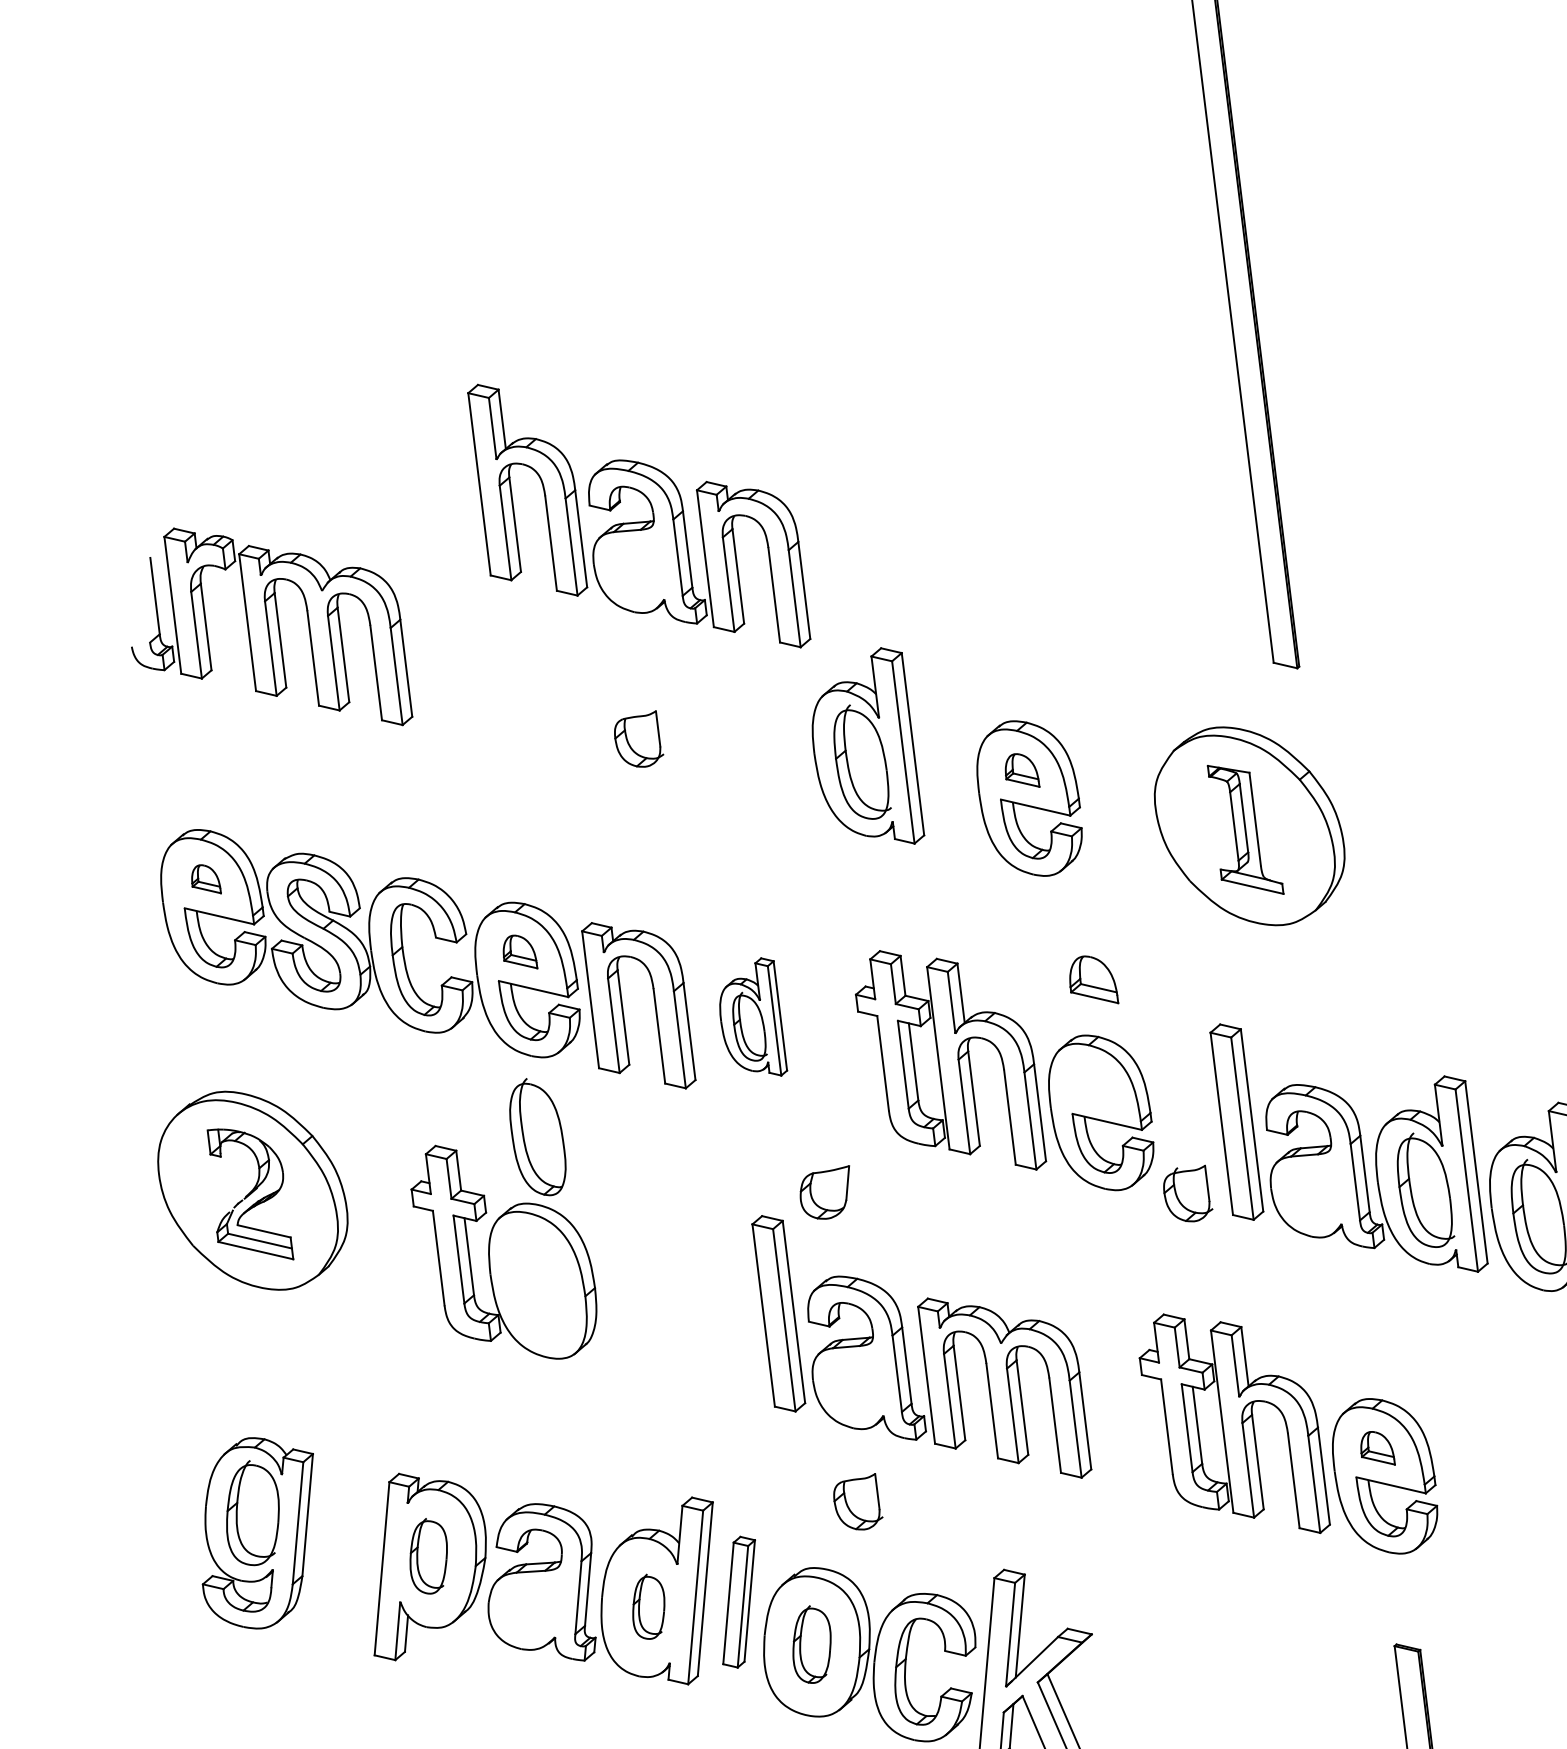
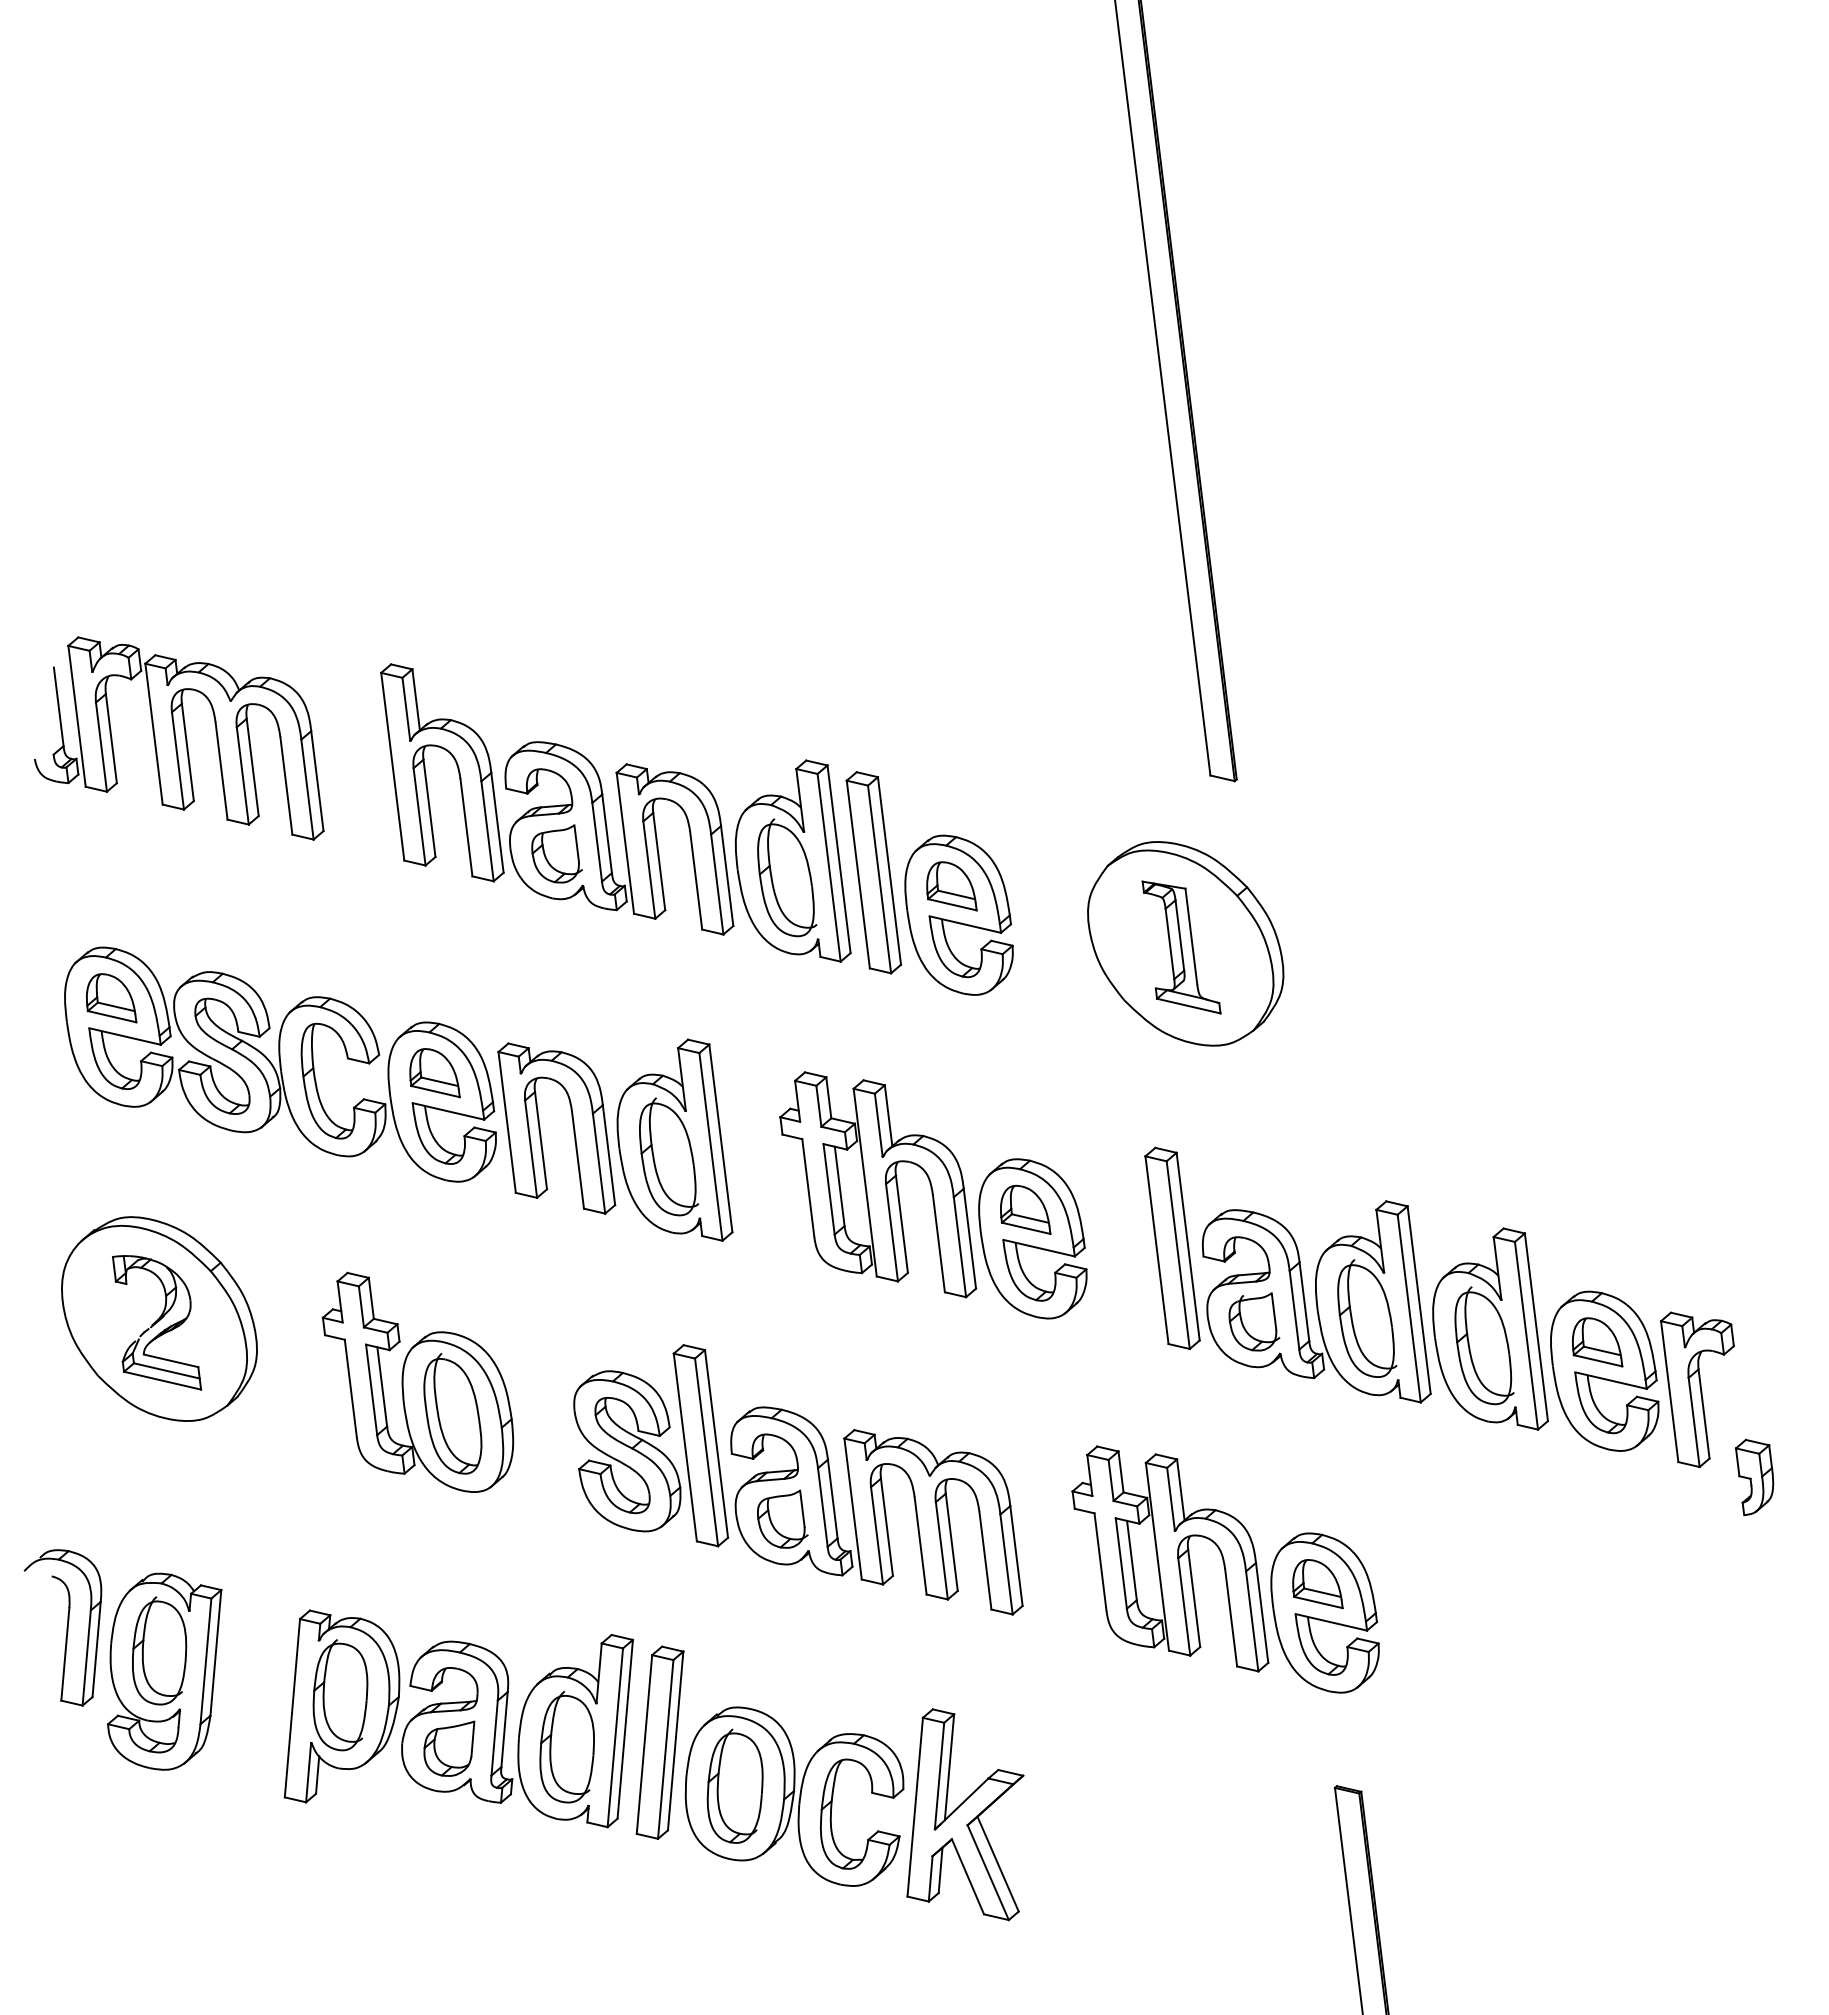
part: (639, 516) -> (557, 799), moved
part: (946, 757) -> (873, 872), added
part: (1022, 770) -> (951, 886), size x1.43
part: (206, 879) -> (111, 998), size x1.67
part: (520, 952) -> (434, 1073), size x1.43
part: (1094, 979) -> (1025, 1209), moved
part: (753, 1016) -> (674, 1139), size x1.67
part: (537, 1136) -> (452, 1413), moved
part: (825, 1192) -> (449, 1748), moved
part: (1188, 1193) -> (1254, 1321), moved
part: (707, 1319) -> (627, 1451), added
part: (1377, 1448) -> (1317, 1584), size x1.43
part: (158, 1490) -> (62, 1627), added
part: (858, 1501) -> (782, 1518), moved
part: (428, 1556) -> (340, 1695), size x1.43
part: (738, 1602) -> (659, 1742), size x1.43
part: (648, 1606) -> (566, 1747), size x1.67
part: (811, 1643) -> (734, 1785), size x1.43

